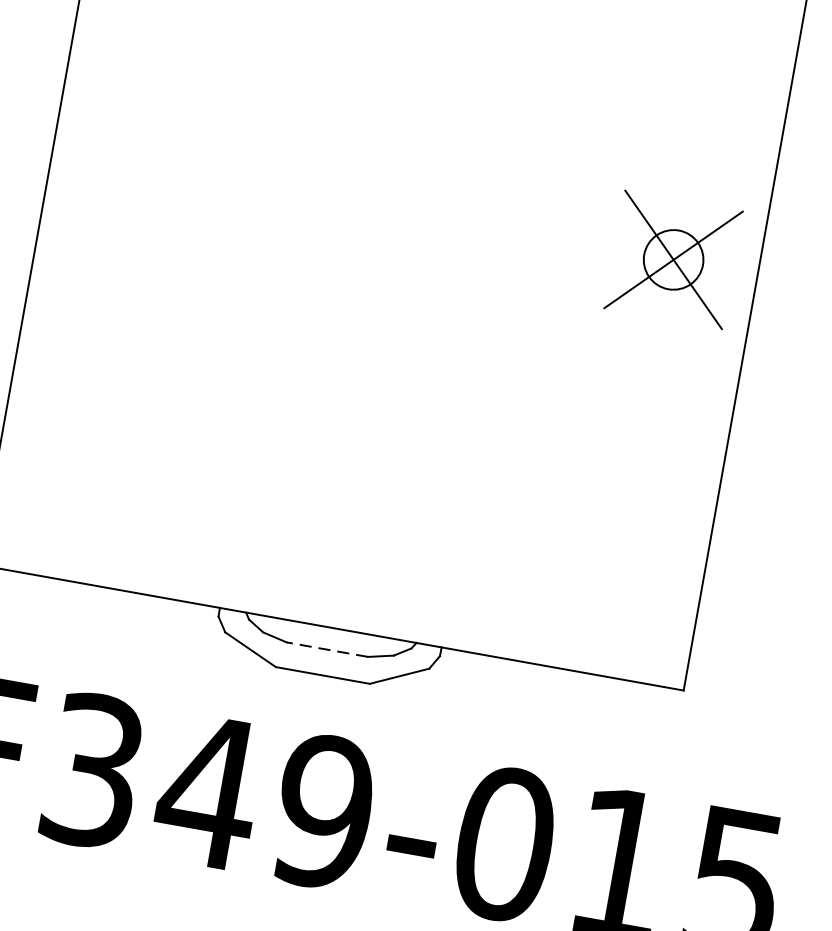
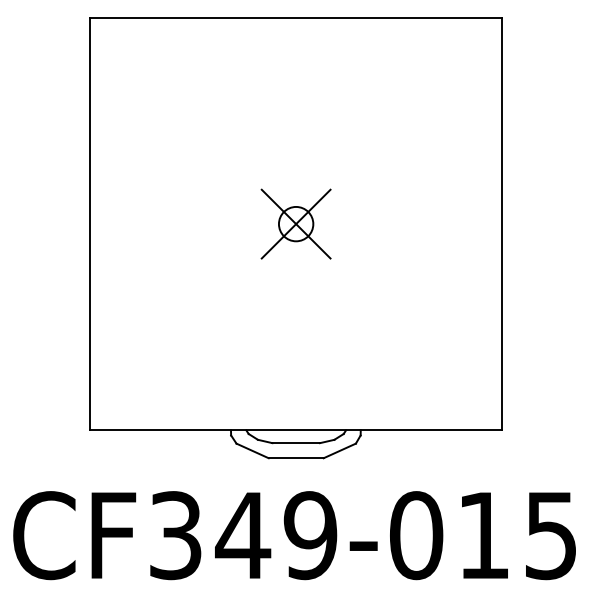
part: (672, 258) -> (295, 223), moved
line: (327, 650) -> (296, 443), dashed -> solid

